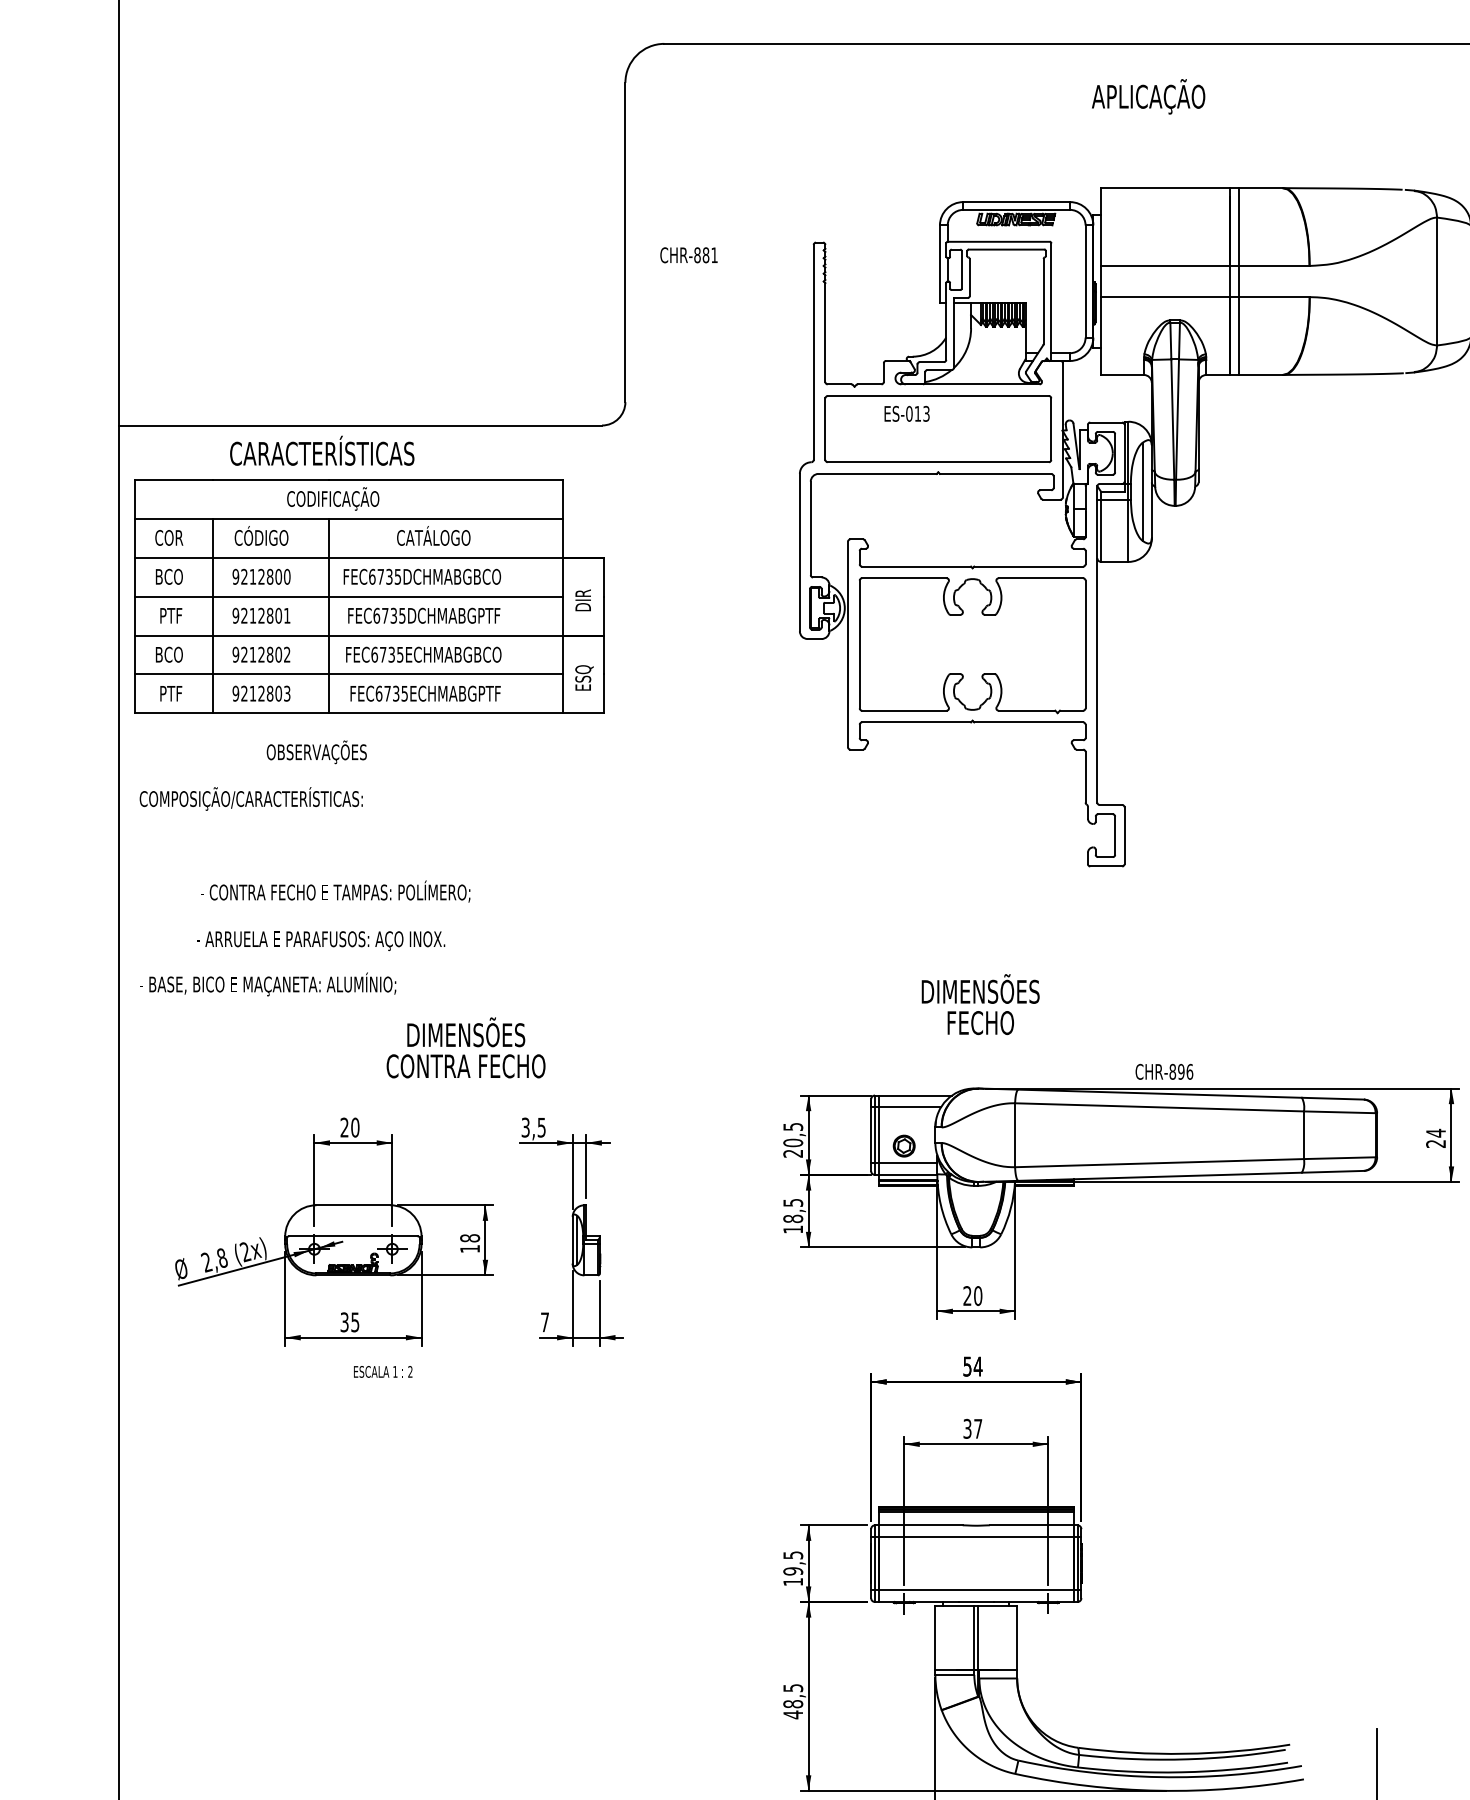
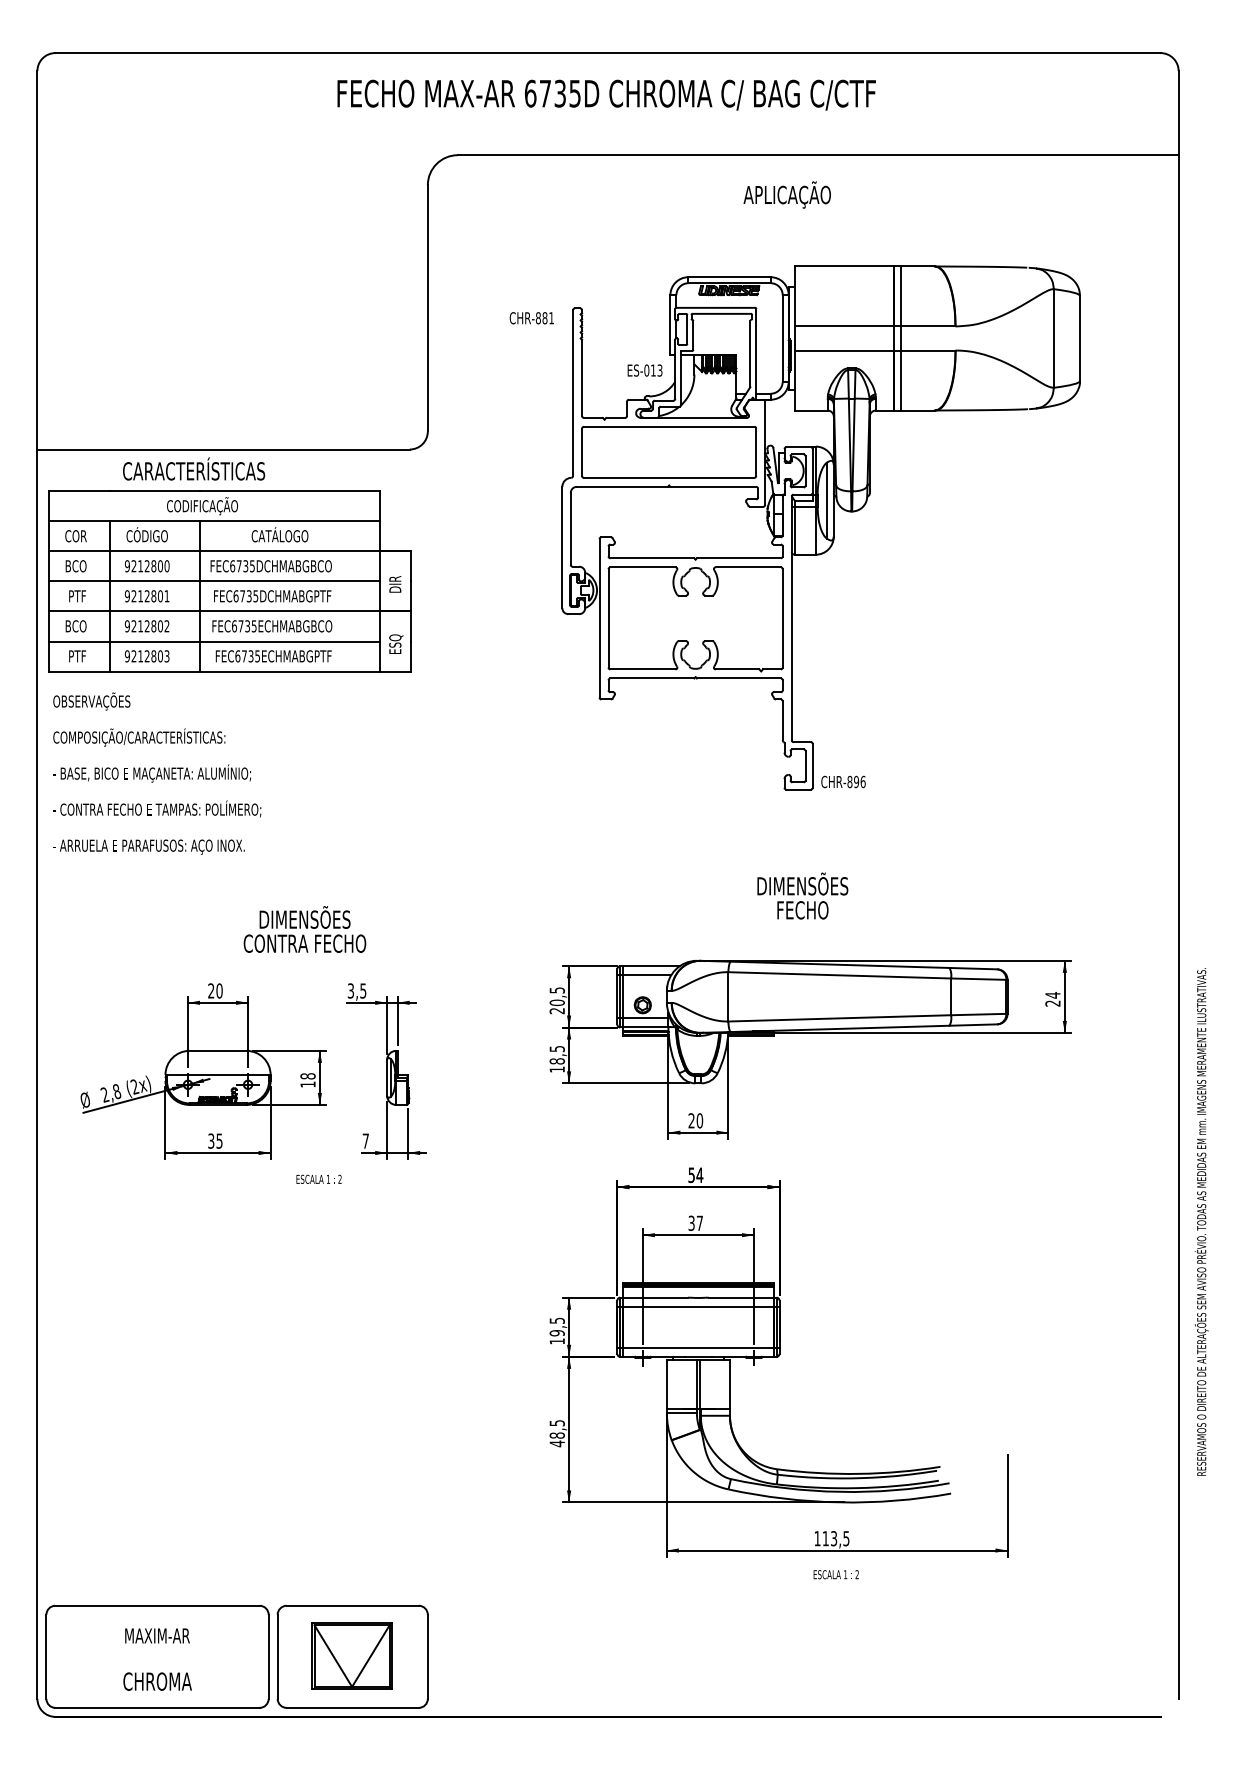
text: (1147, 96) -> (786, 194), moved
text: (688, 255) -> (531, 318), moved
text: (906, 413) -> (644, 370), moved
text: (316, 752) -> (91, 701), moved
text: (335, 891) -> (157, 808), moved
text: (320, 940) -> (148, 846), moved
text: (267, 984) -> (151, 773), moved
text: (980, 1003) -> (802, 895), moved
text: (1164, 1071) -> (843, 781), moved
text: (382, 1370) -> (318, 1178), moved

